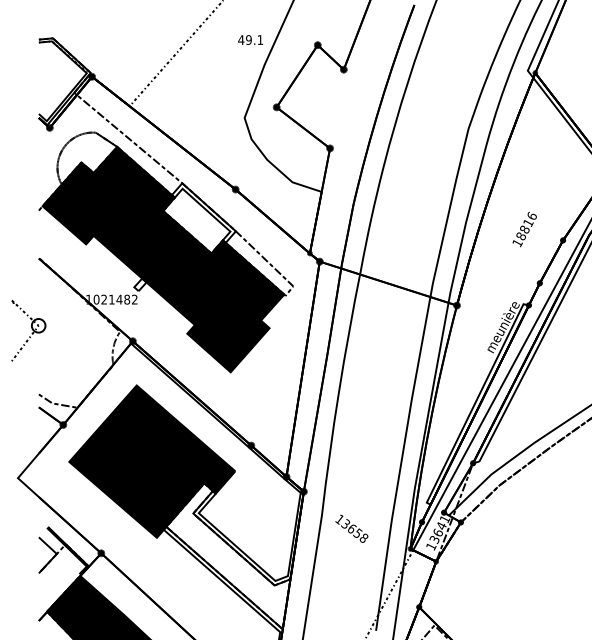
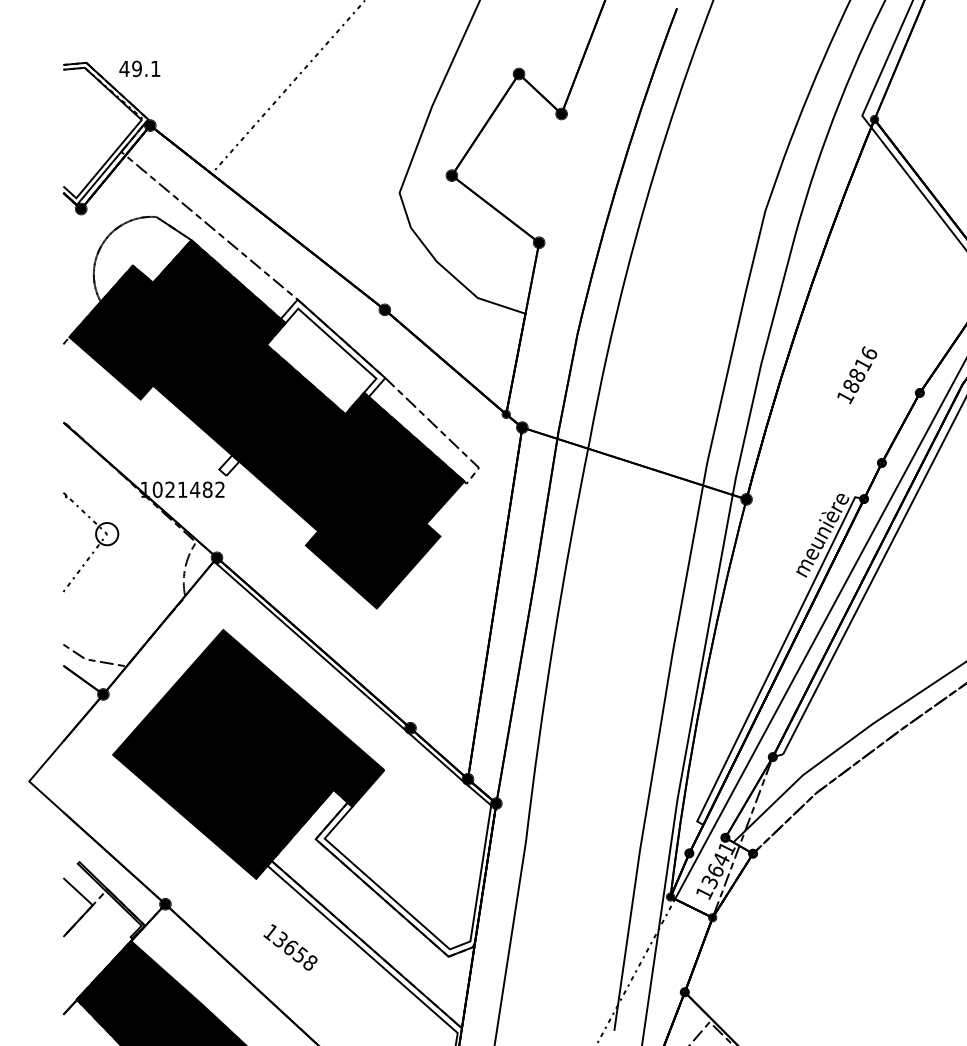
text: (250, 39) -> (139, 67), moved
part: (28, 330) -> (90, 541), moved
text: (351, 528) -> (289, 946), moved

